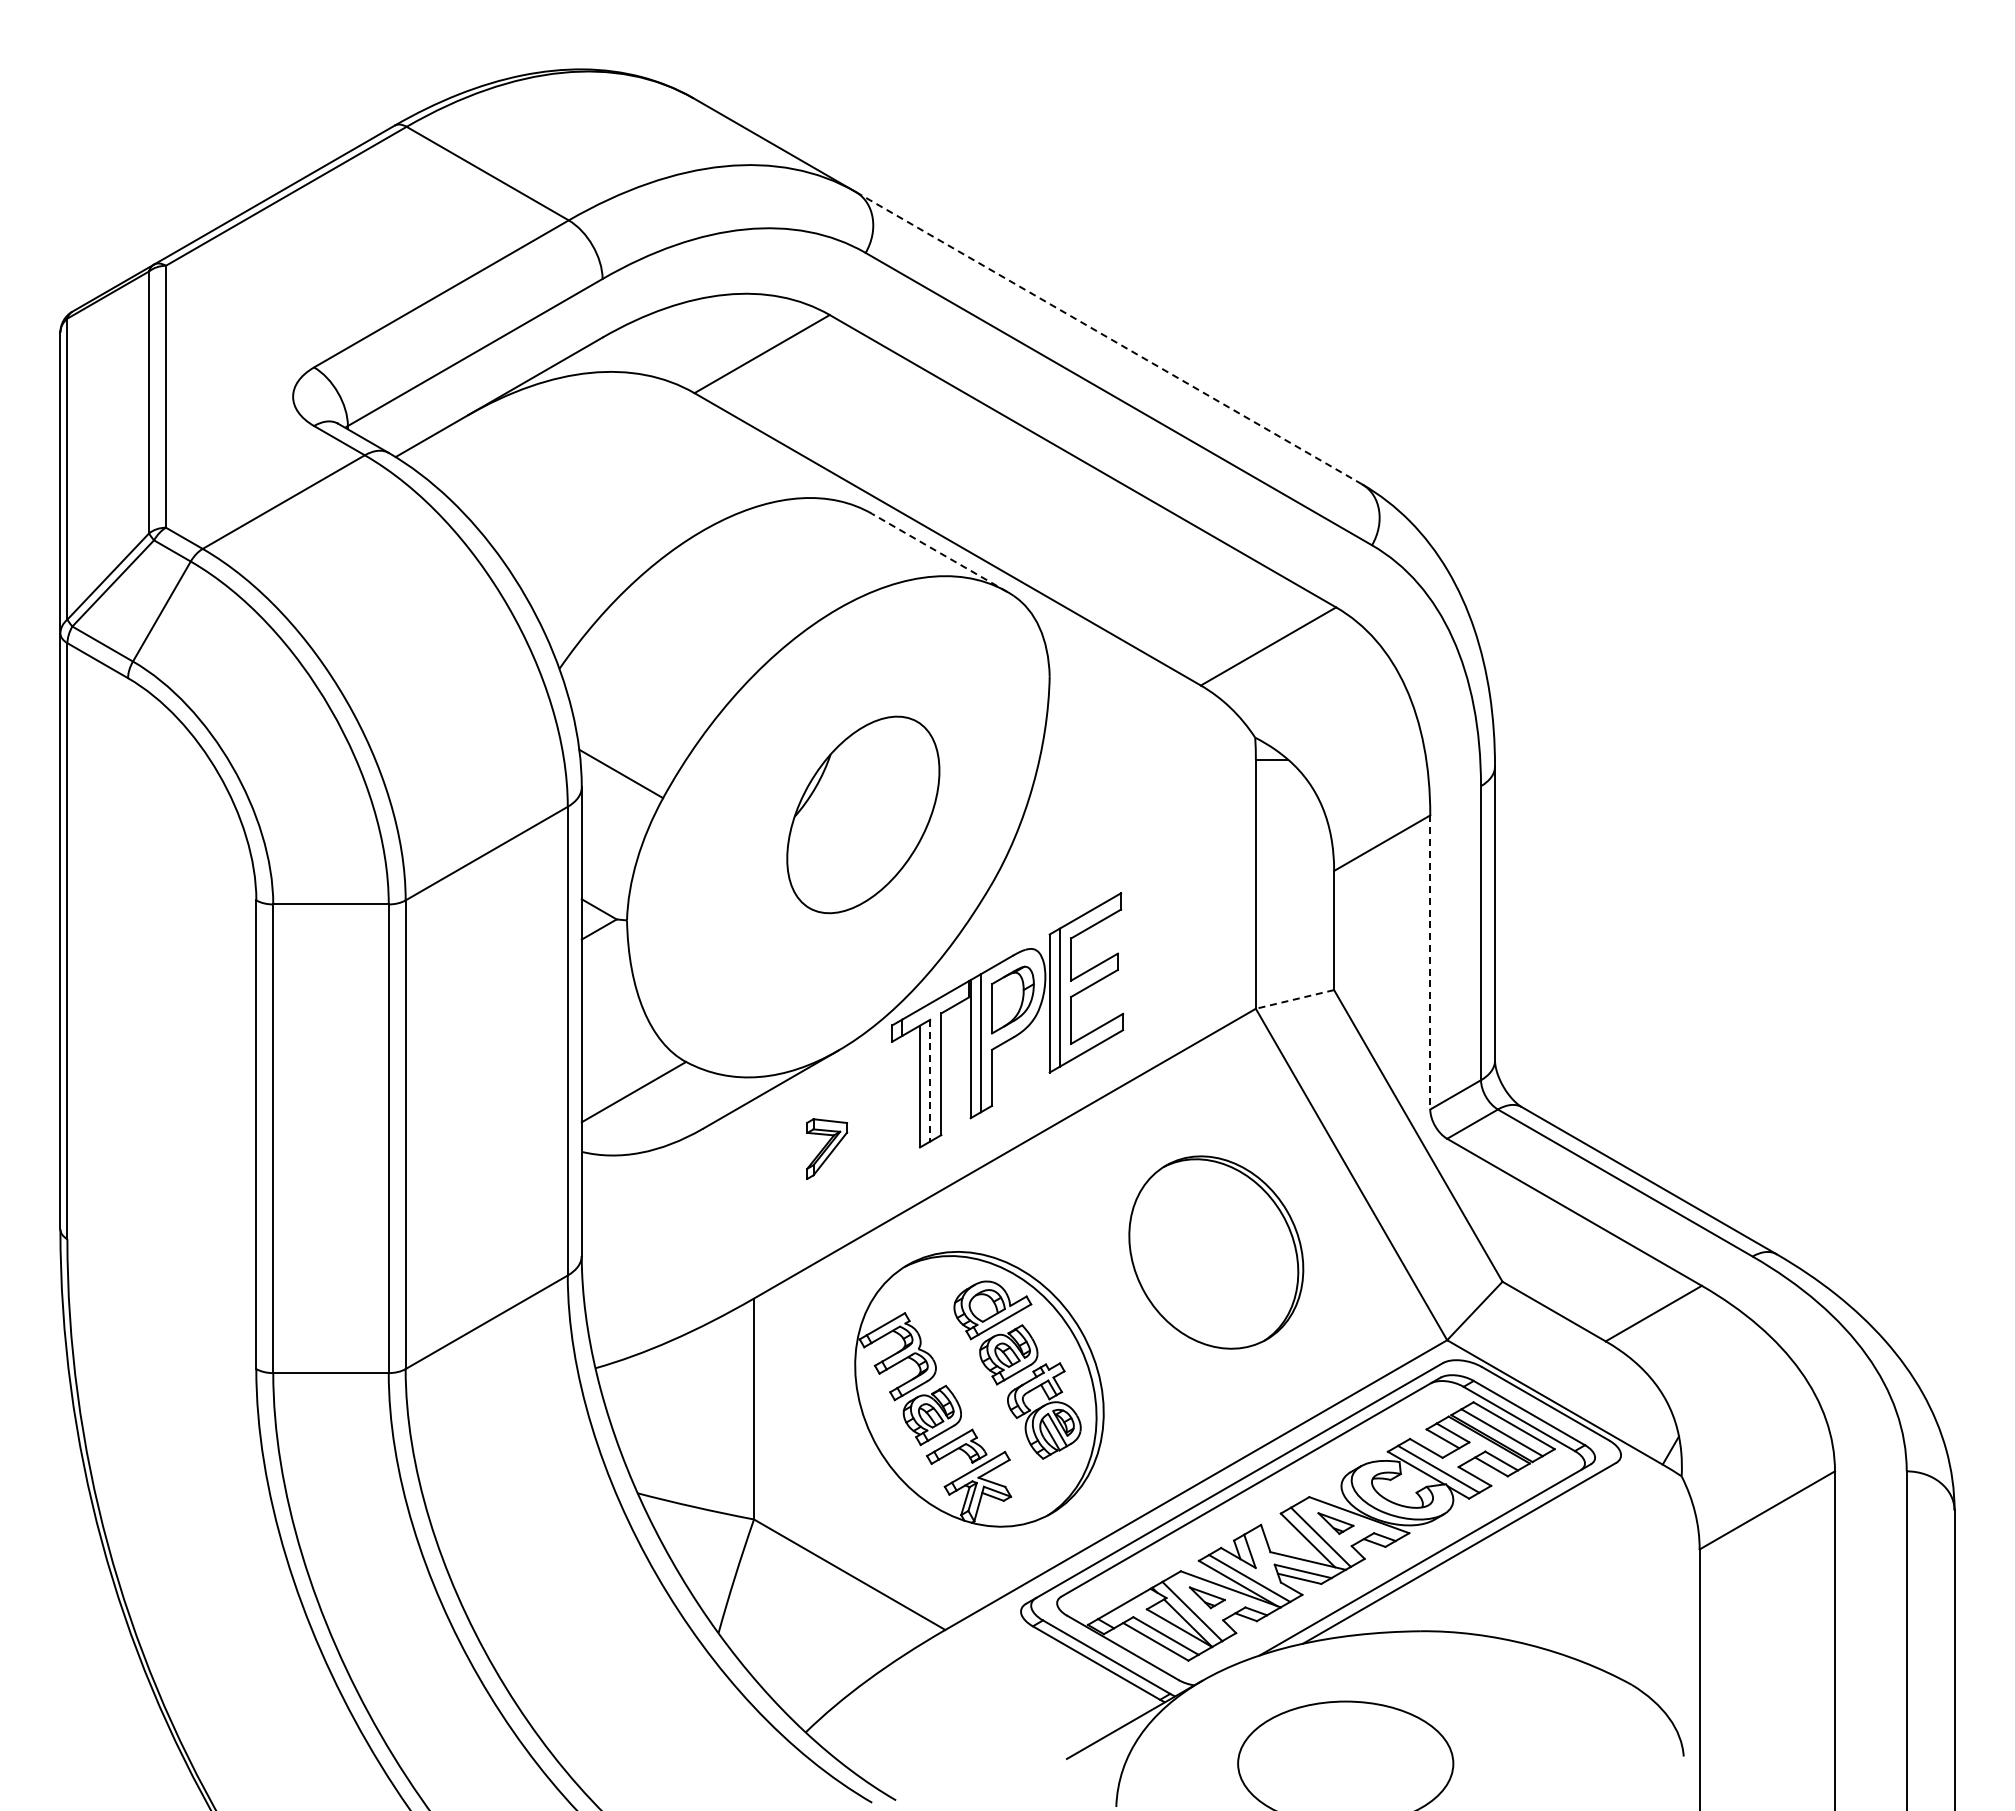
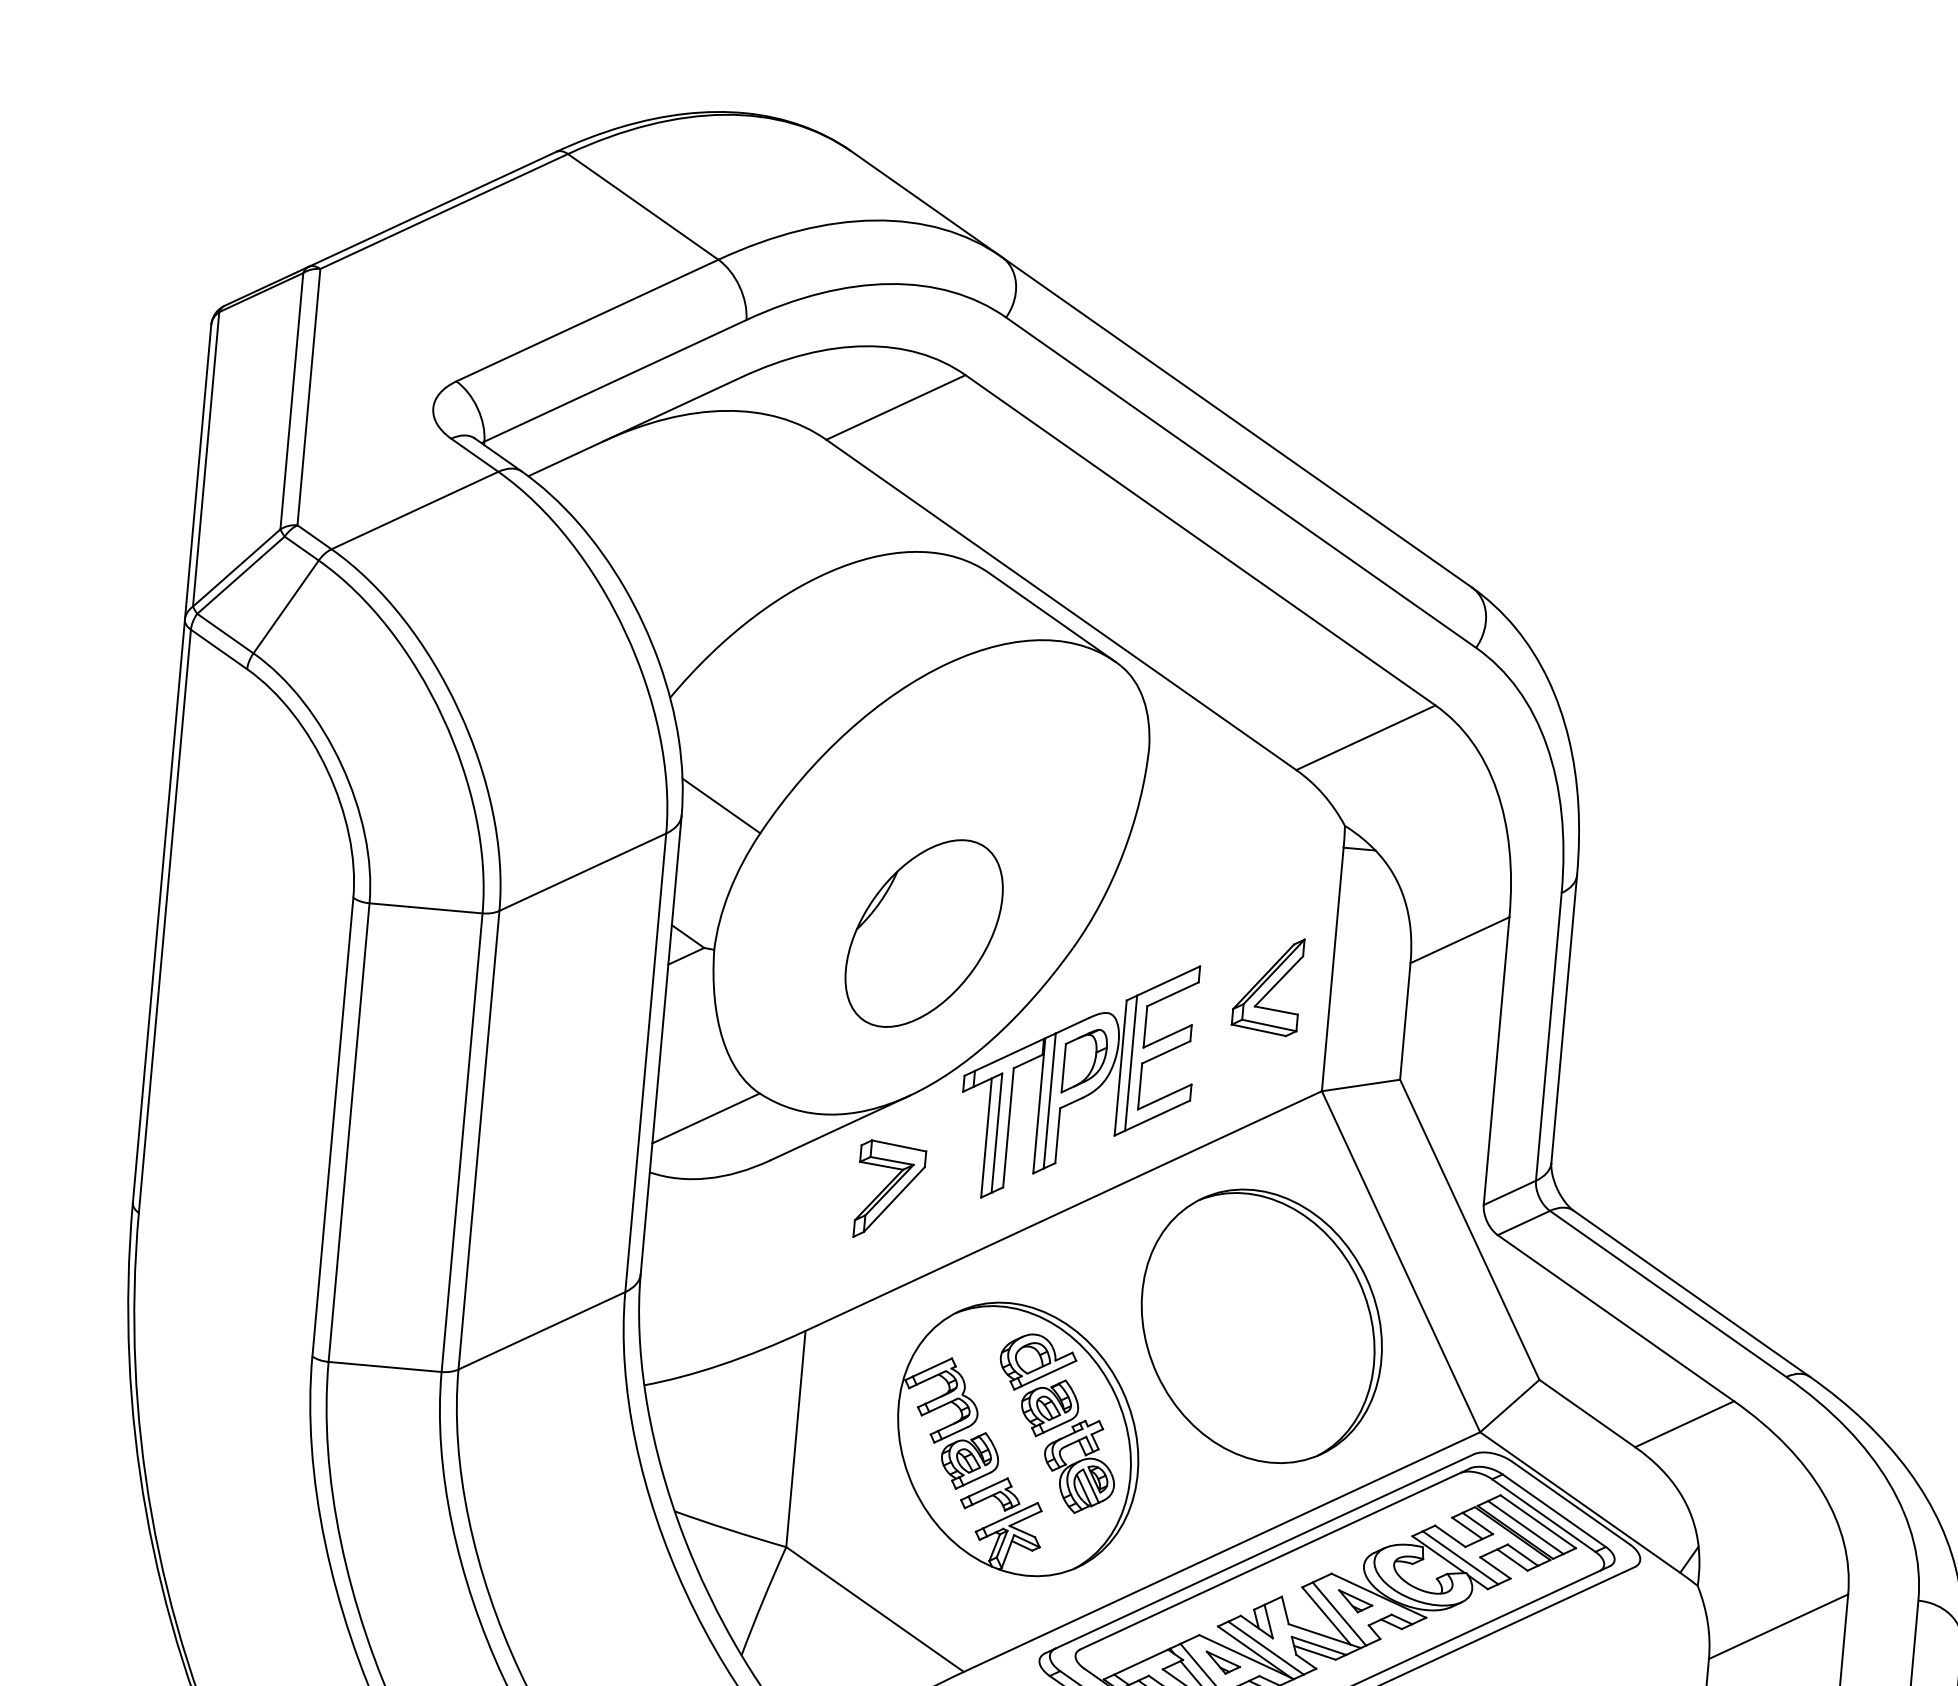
line: (1108, 337) -> (1236, 421), dashed -> solid
line: (939, 552) -> (1052, 617), dashed -> solid
part: (863, 814) -> (924, 933), moved
part: (1191, 906) -> (1267, 985), added
line: (1430, 962) -> (1496, 1061), dashed -> solid
line: (1294, 999) -> (1360, 1085), dashed -> solid
line: (930, 1080) -> (997, 1132), dashed -> solid
part: (827, 1148) -> (890, 1190), size x1.67
part: (1216, 1252) -> (1262, 1326), size x1.43

